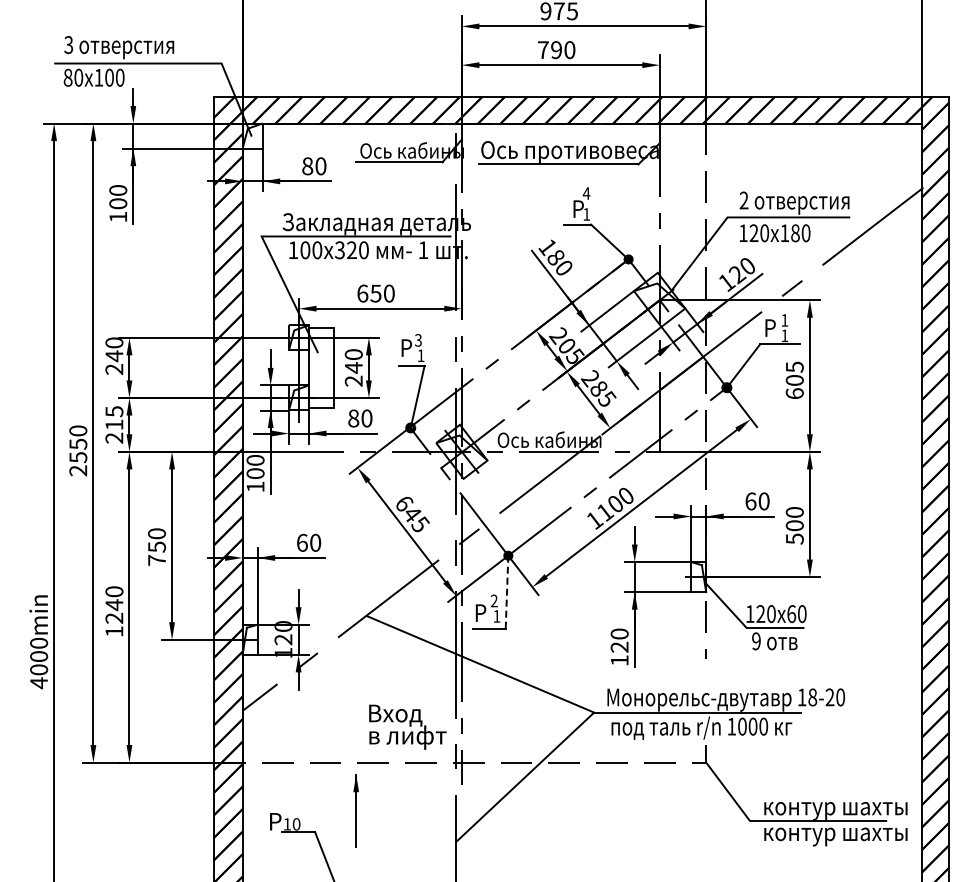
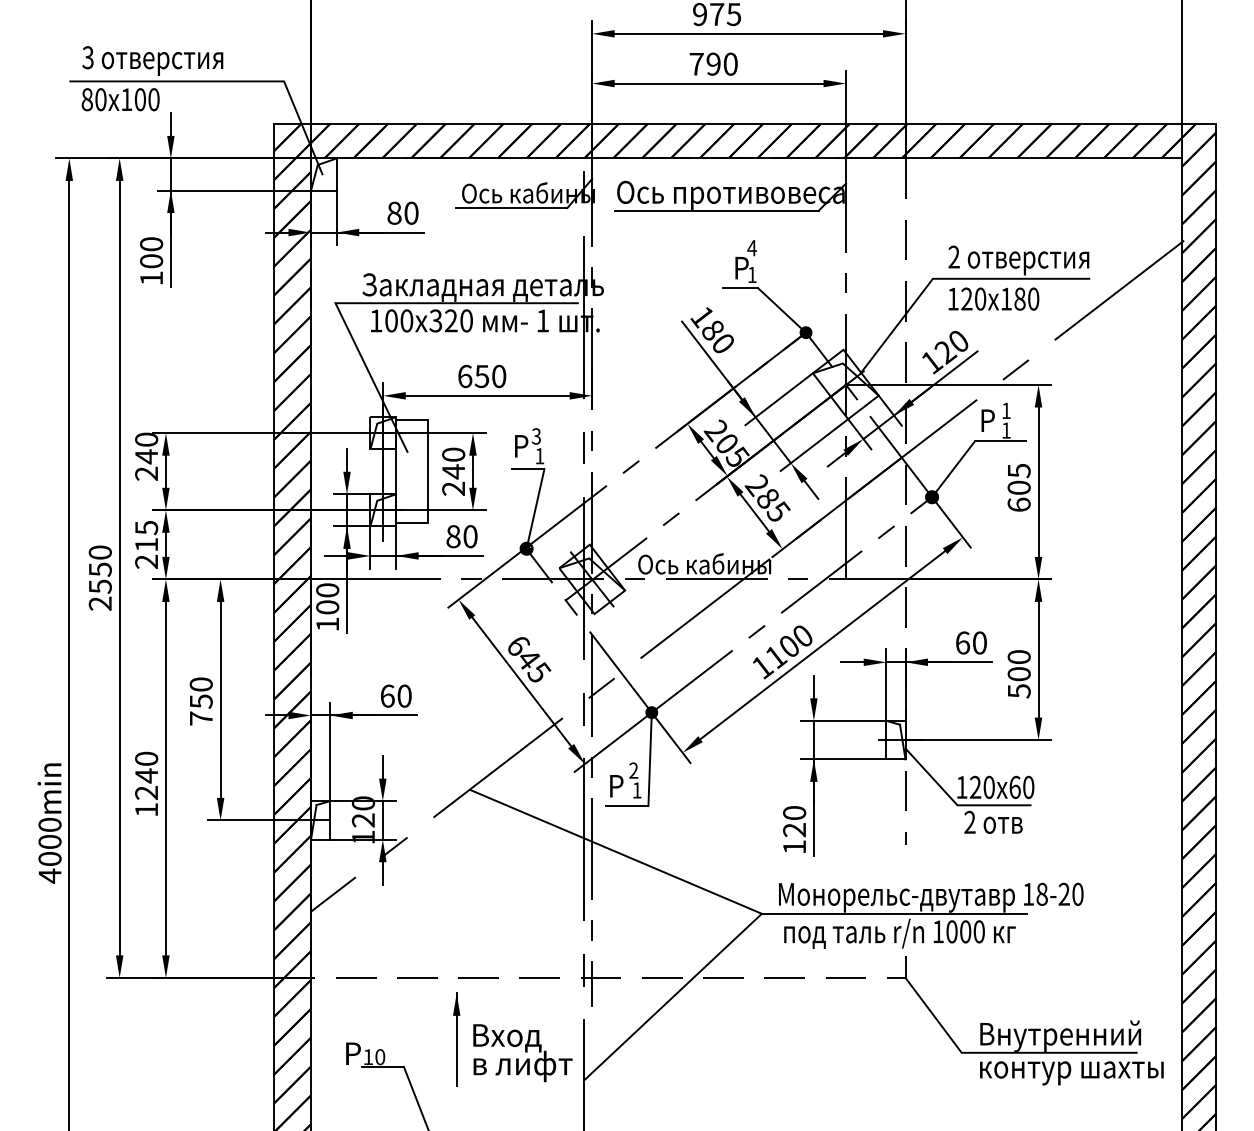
line: (507, 592) -> (650, 759), dashed -> solid
text: (756, 641) -> (970, 822), 9 -> 2
text: (407, 726) -> (522, 1052), moved
text: (835, 807) -> (1071, 1035), контур шахты -> Внутренний

